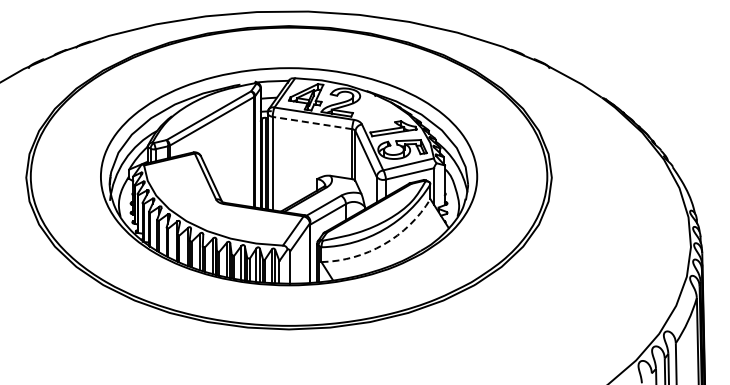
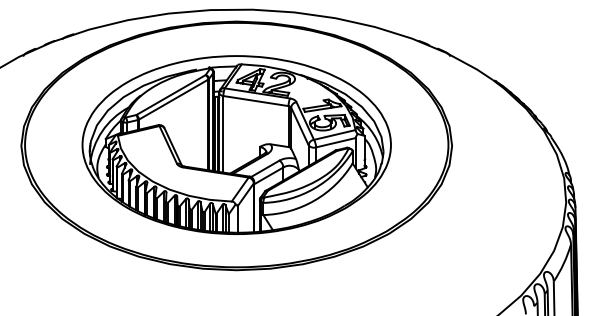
line: (312, 122) -> (255, 100), dashed -> solid
arc: (383, 244) -> (314, 200), dashed -> solid

